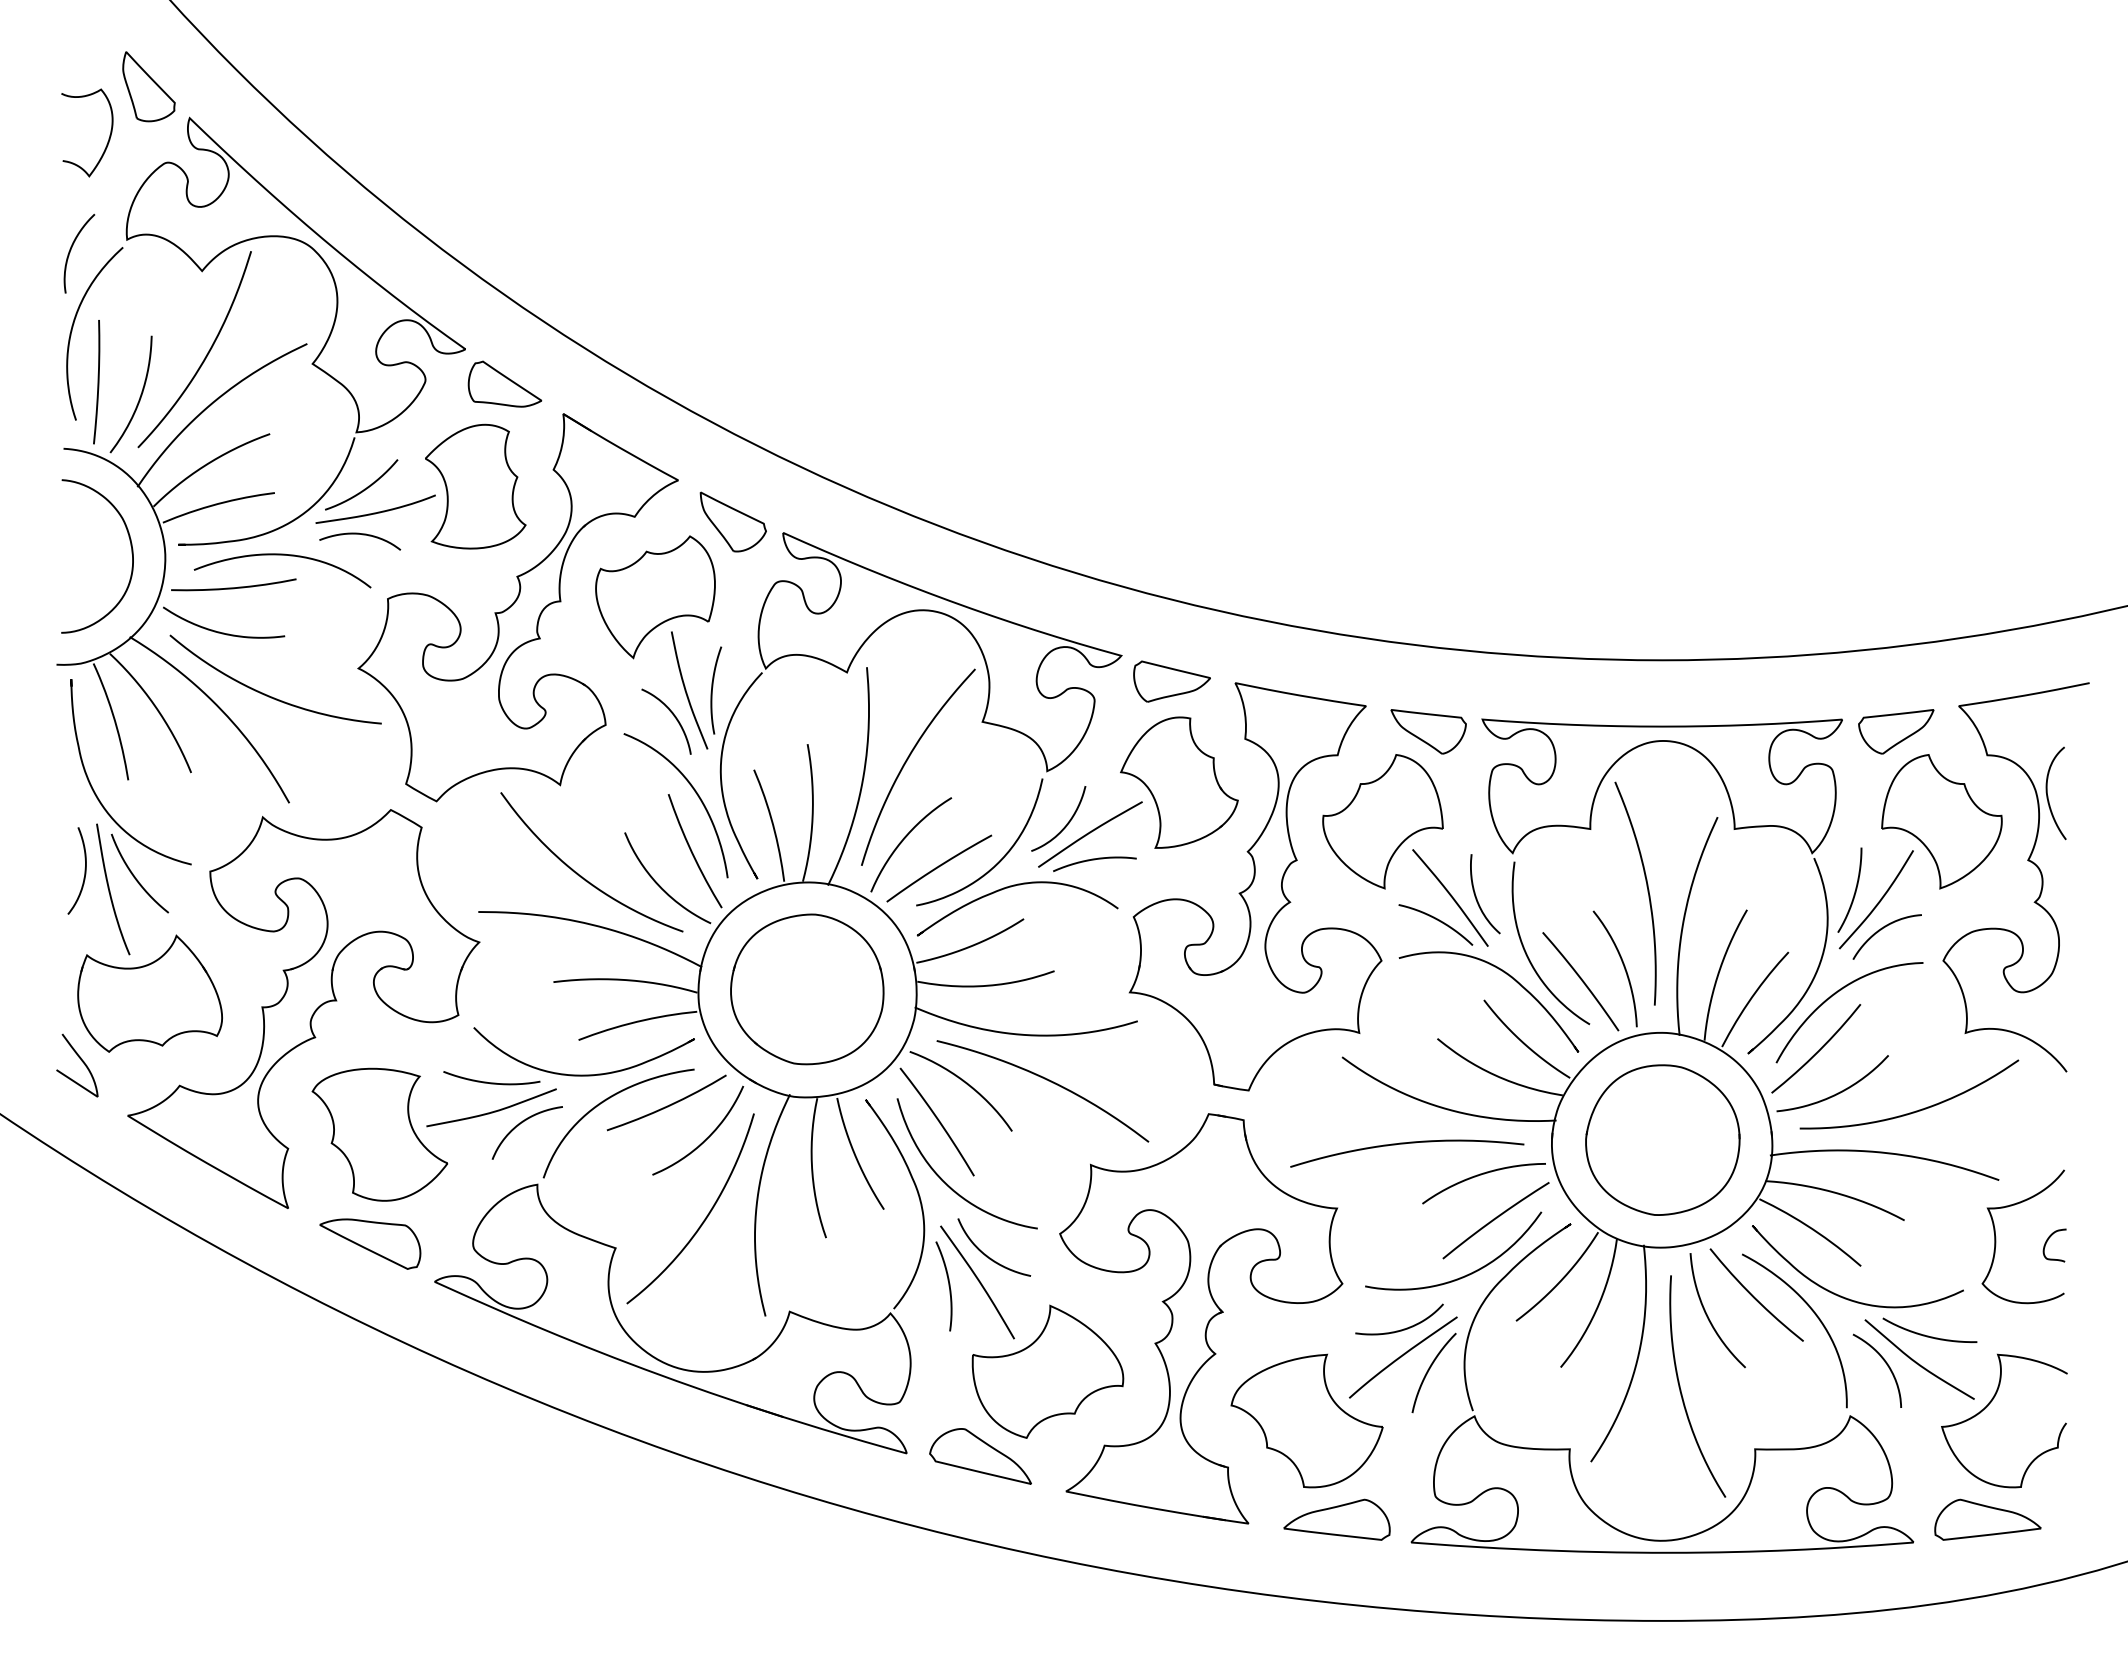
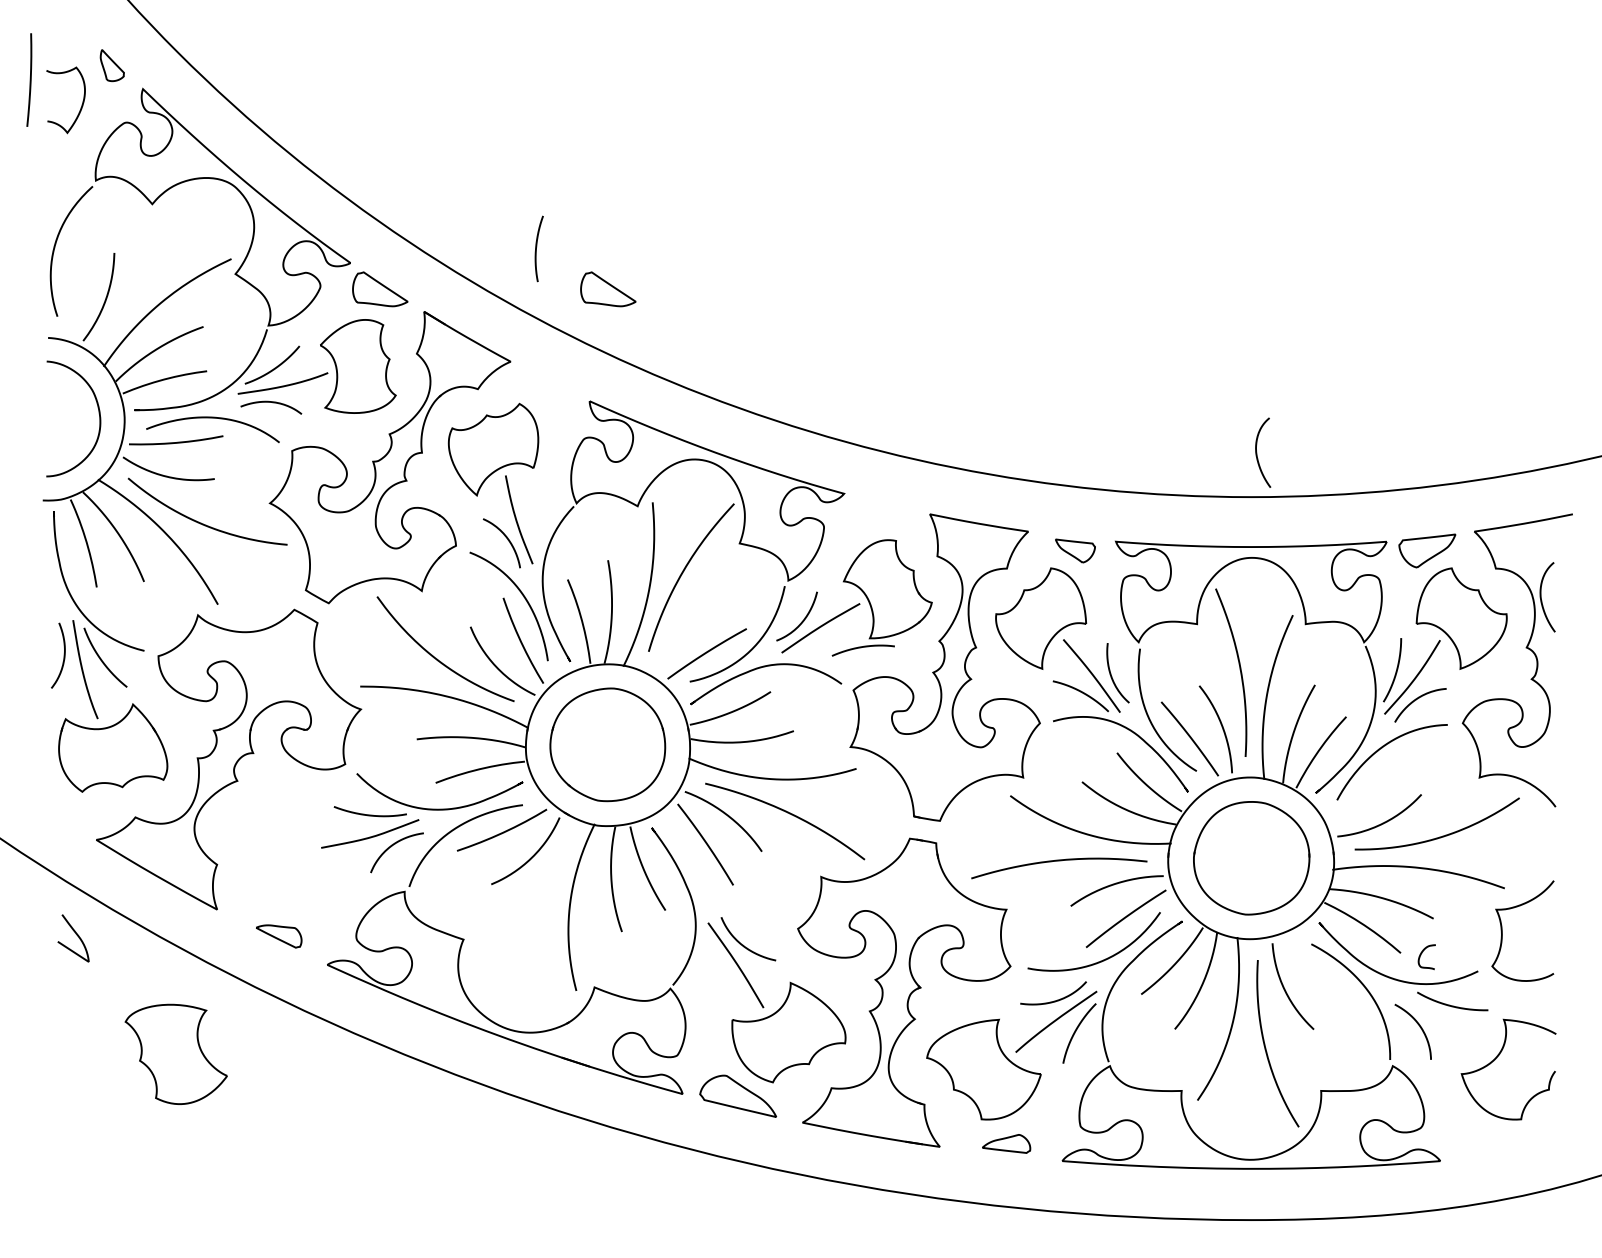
part: (148, 86) -> (111, 65), size x0.6
curve: (71, 250) -> (54, 188), removed
curve: (204, 357) -> (154, 269), removed
curve: (97, 382) -> (29, 80), moved
part: (807, 383) -> (607, 288), added
part: (732, 521) -> (551, 392), removed
curve: (1670, 603) -> (1257, 454), added
part: (1171, 681) -> (881, 513), removed
curve: (712, 690) -> (536, 248), moved
part: (1428, 731) -> (1075, 550), size x0.7
curve: (905, 838) -> (681, 631), removed
curve: (1094, 860) -> (863, 647), moved
curve: (1818, 1050) -> (1368, 790), removed
curve: (81, 1061) -> (76, 935), moved
part: (379, 1134) -> (175, 1054), moved
curve: (946, 1182) -> (712, 890), removed
curve: (704, 1218) -> (530, 917), removed
curve: (2047, 1242) -> (1421, 954), moved
part: (370, 1243) -> (279, 936), size x0.6
curve: (948, 1286) -> (714, 968), removed
curve: (1754, 1296) -> (1320, 975), removed
curve: (1916, 1361) -> (1442, 1024), removed
part: (1336, 1519) -> (1006, 1143), size x0.6
part: (1987, 1519) -> (1496, 1143), removed

